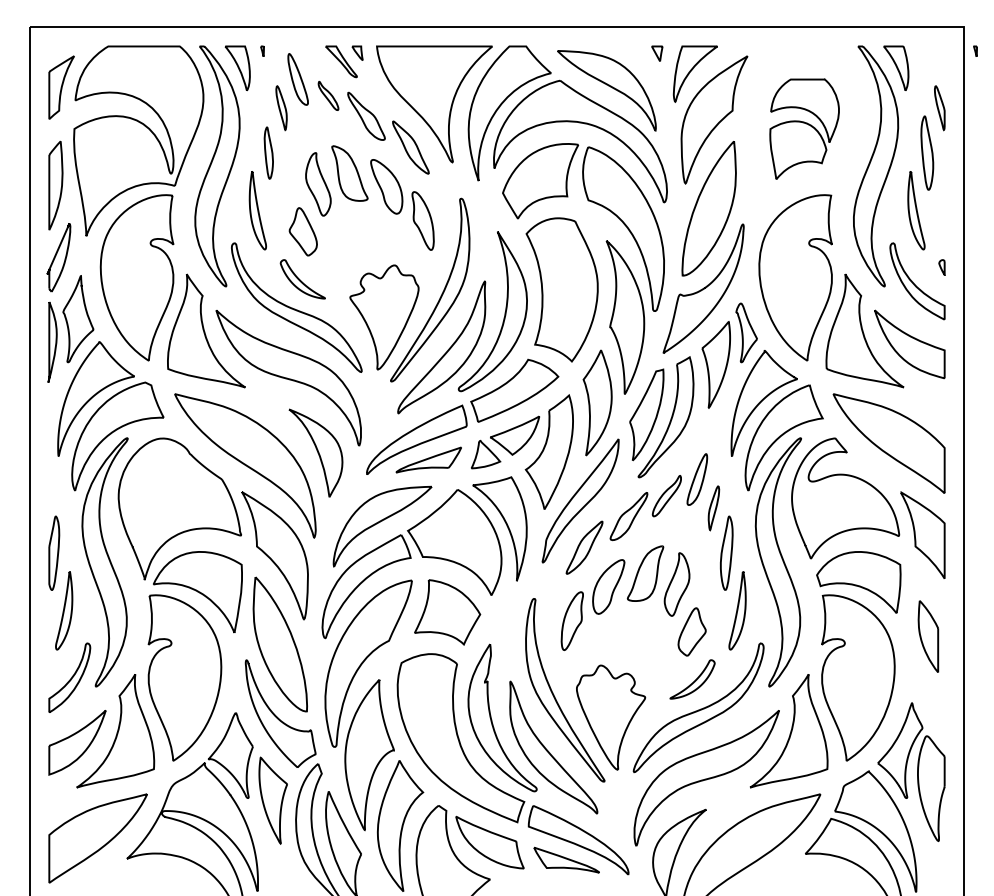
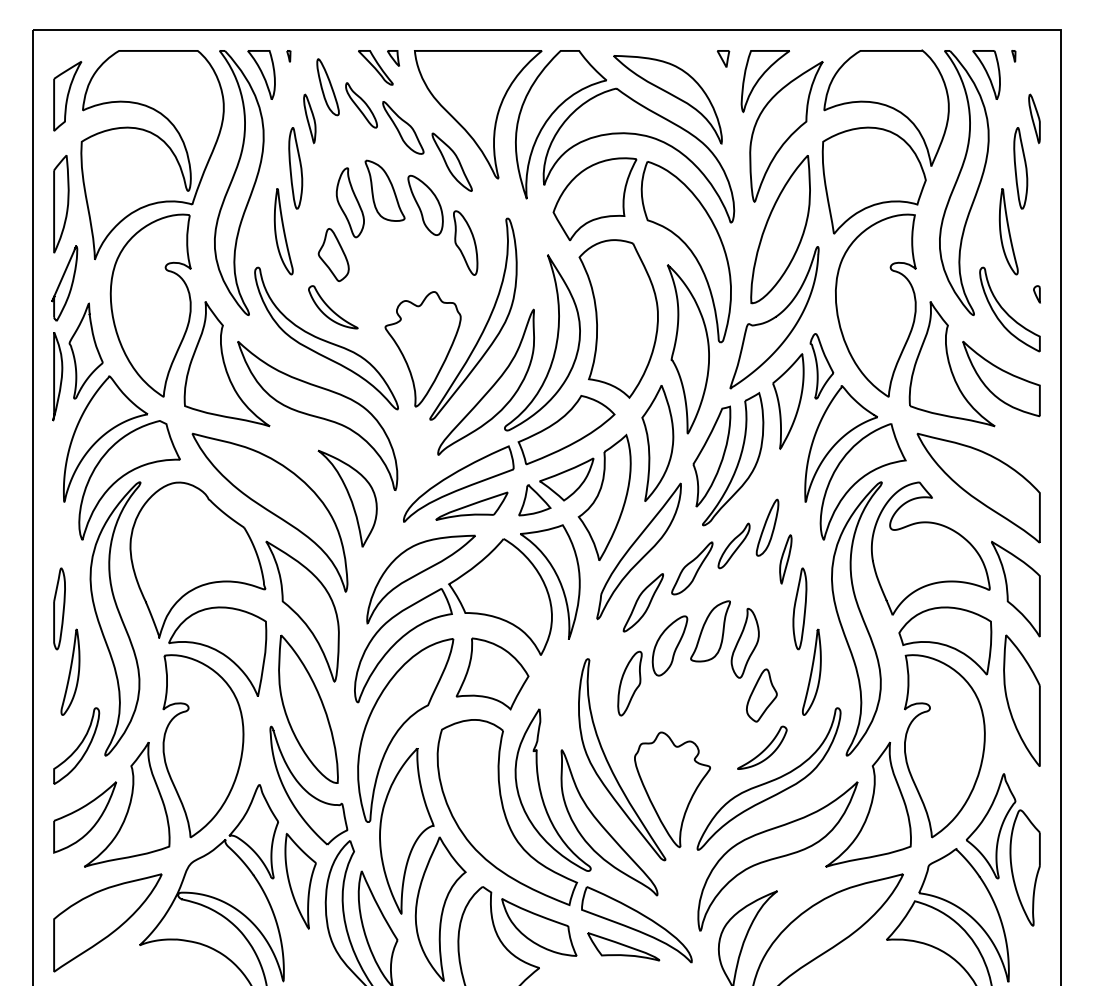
part: (975, 51) -> (1013, 56), moved
part: (328, 96) -> (361, 105), size x1.43
part: (804, 128) -> (885, 141), size x1.67
part: (268, 153) -> (295, 168), size x1.43
part: (927, 636) -> (1021, 700), size x1.67

